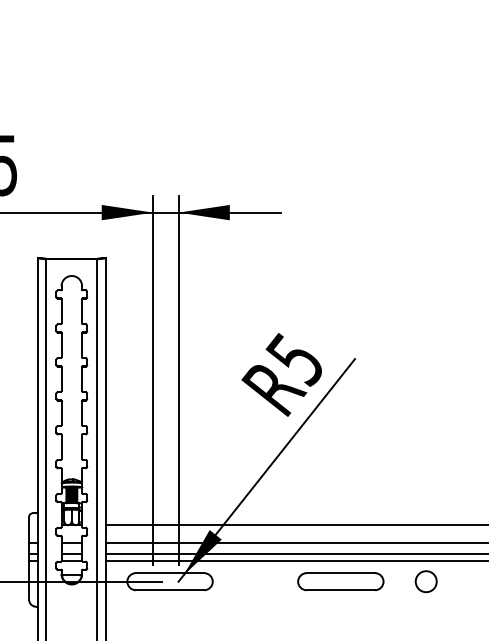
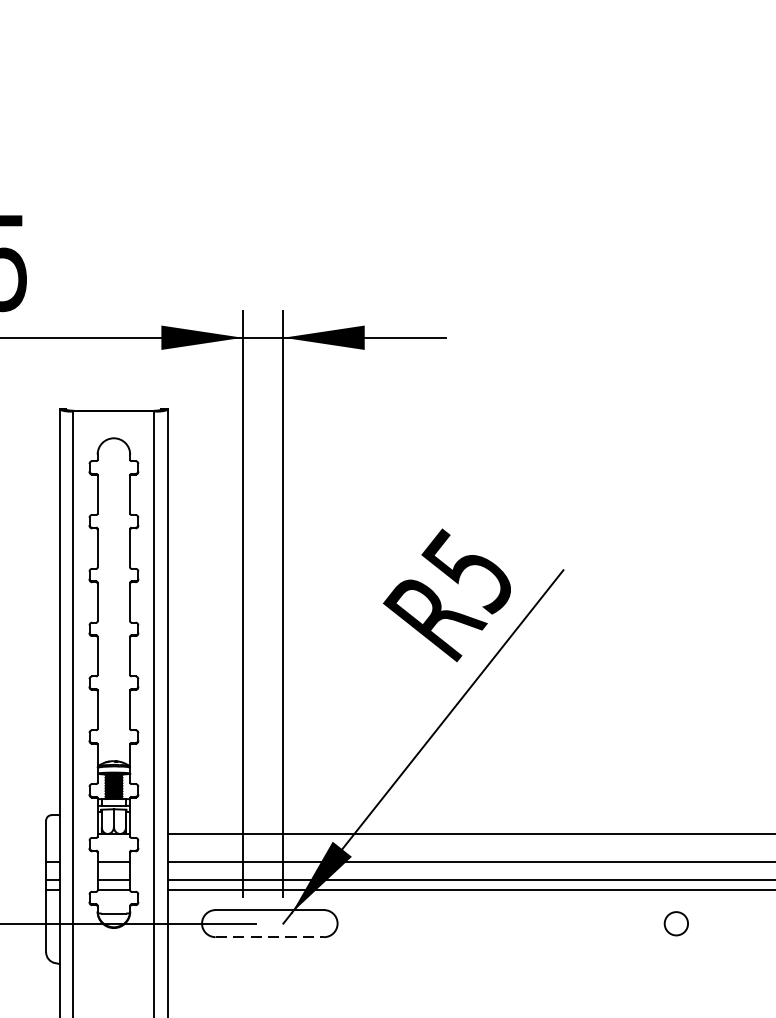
part: (340, 581) -> (540, 923), removed
circle: (425, 581) -> (675, 923), size x0.7
line: (170, 590) -> (270, 937), solid -> dashed

